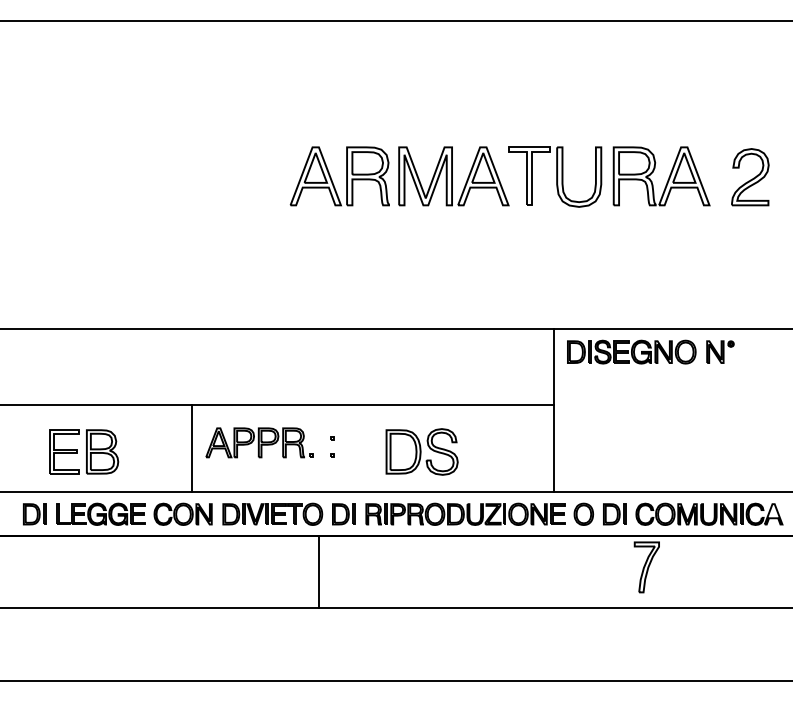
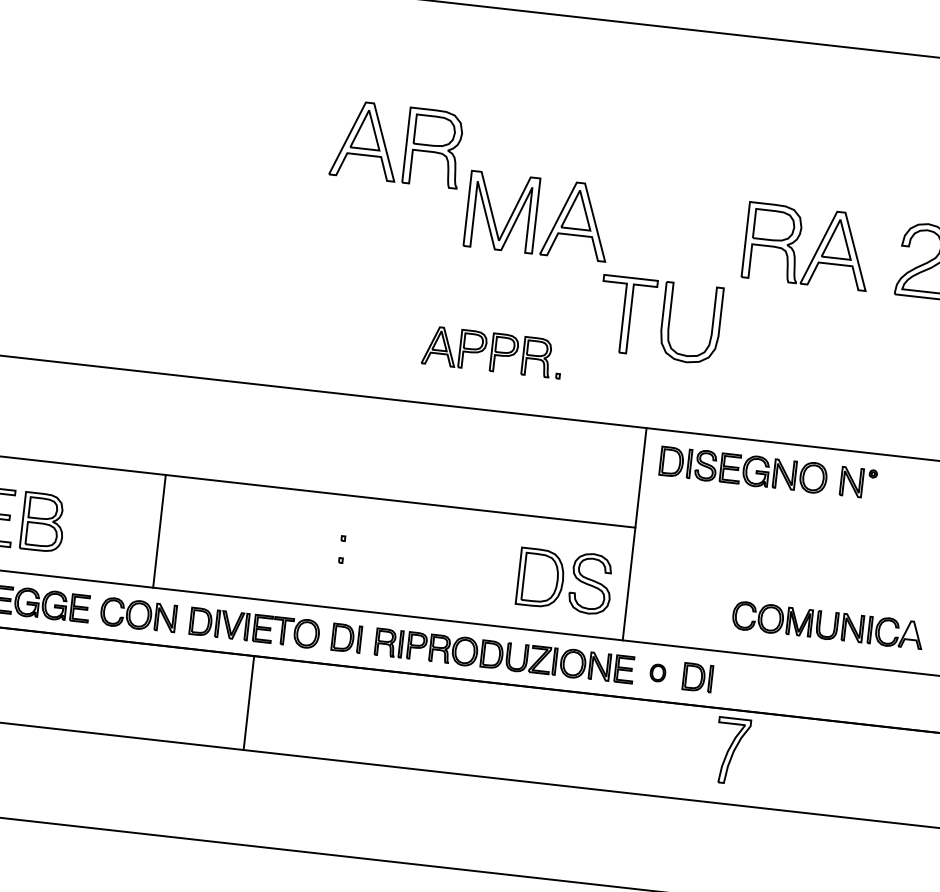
part: (346, 176) -> (405, 145), moved
part: (555, 176) -> (660, 319), moved
part: (259, 442) -> (492, 351), moved
part: (421, 451) -> (564, 580), moved
part: (583, 513) -> (657, 672), size x0.6
part: (709, 513) -> (828, 624), moved
line: (318, 571) -> (248, 702), moved

